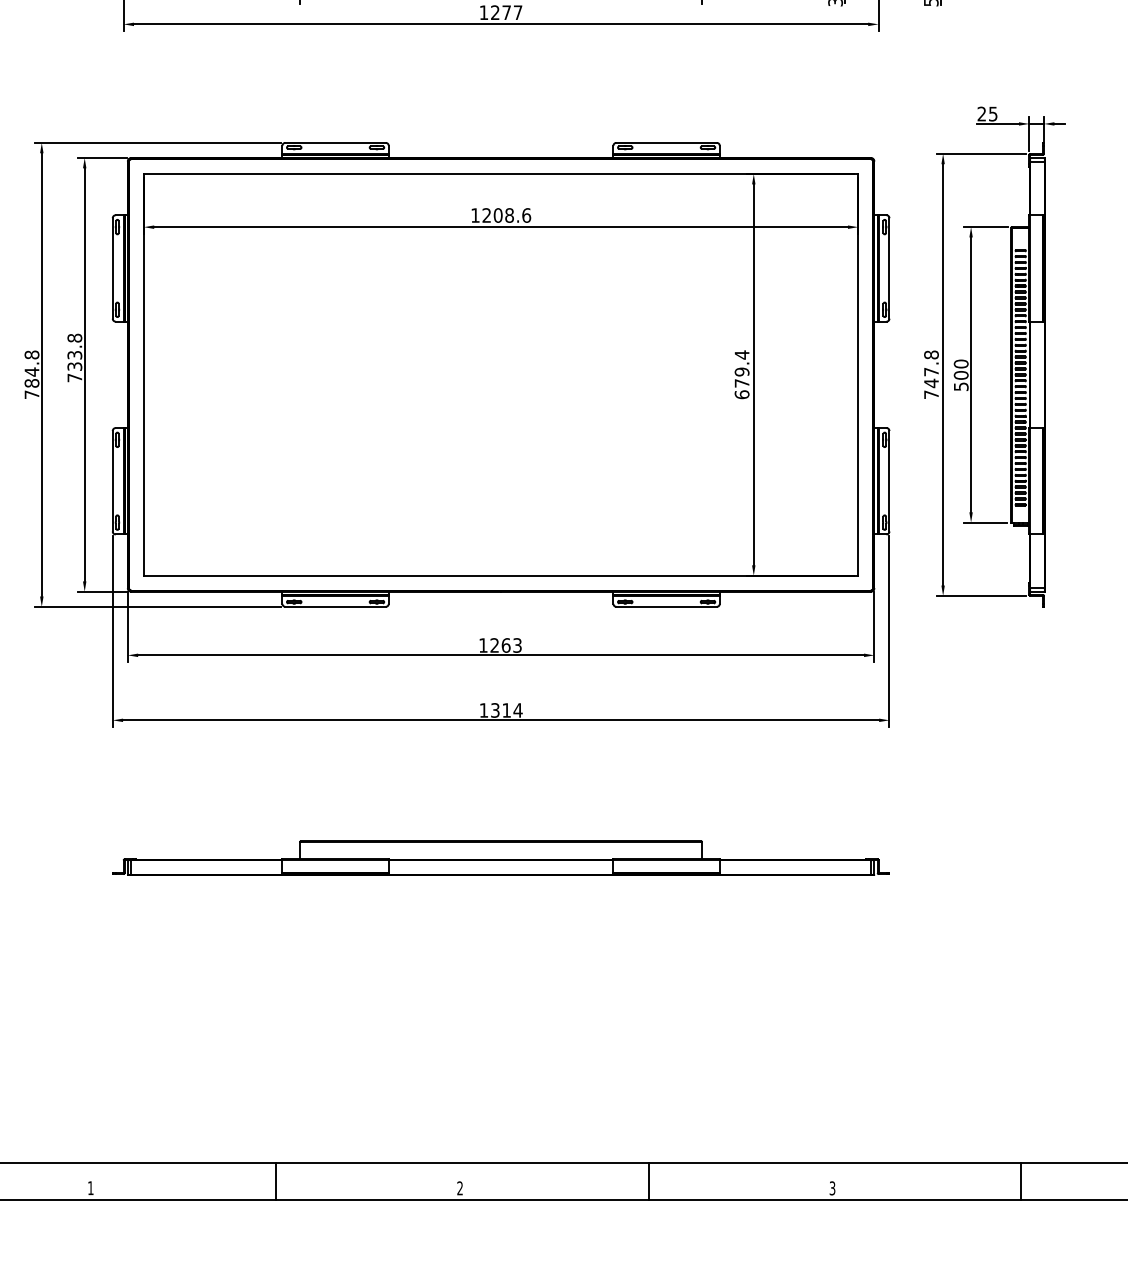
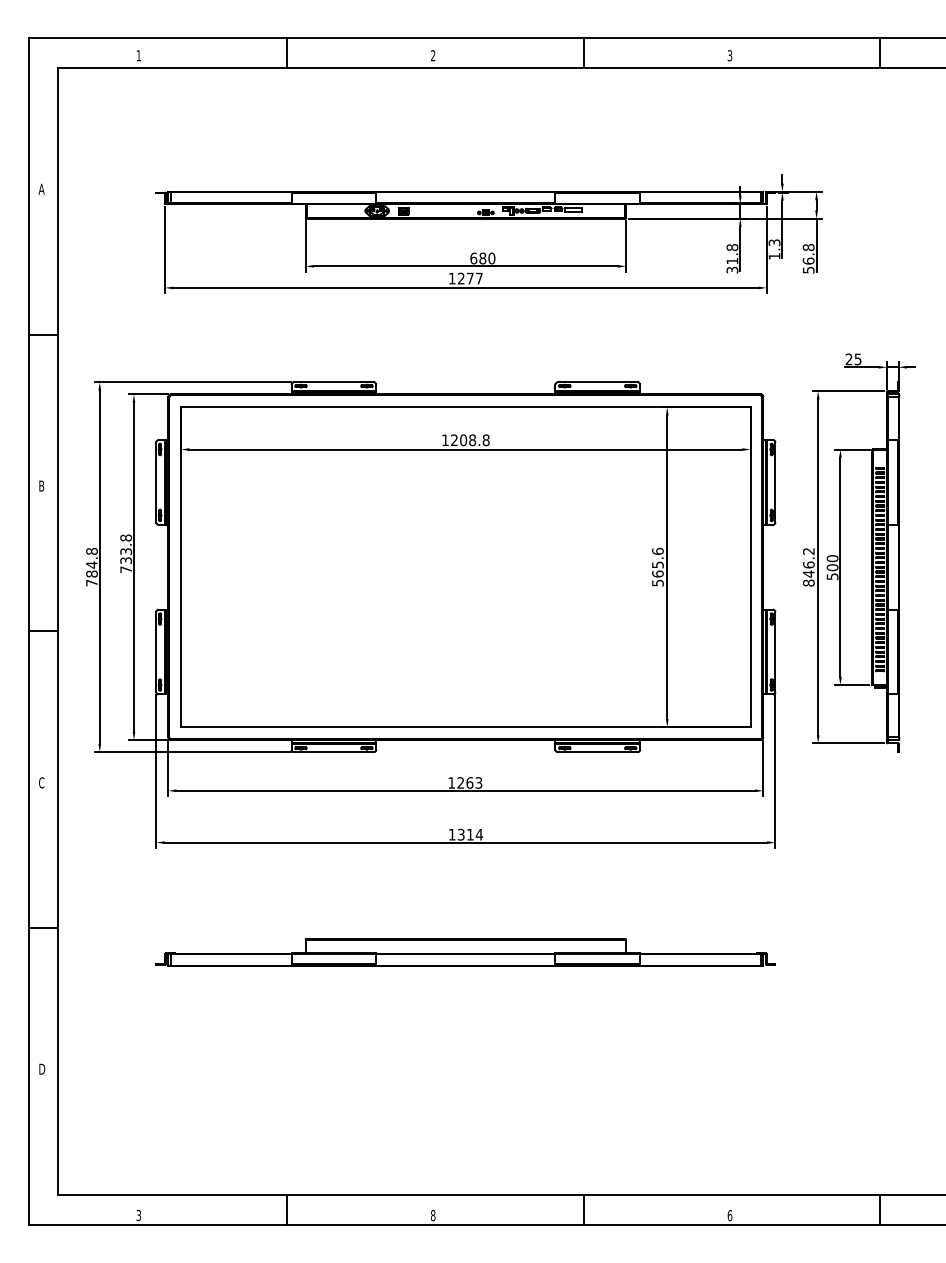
text: (525, 214) -> (485, 439), 1208.6 -> 1208.8
text: (741, 373) -> (657, 566), 679.4 -> 565.6
text: (931, 373) -> (808, 566), 747.8 -> 846.2
text: (90, 1188) -> (138, 1215), 1 -> 3
text: (460, 1188) -> (433, 1215), 2 -> 8
text: (831, 1188) -> (729, 1215), 3 -> 6

